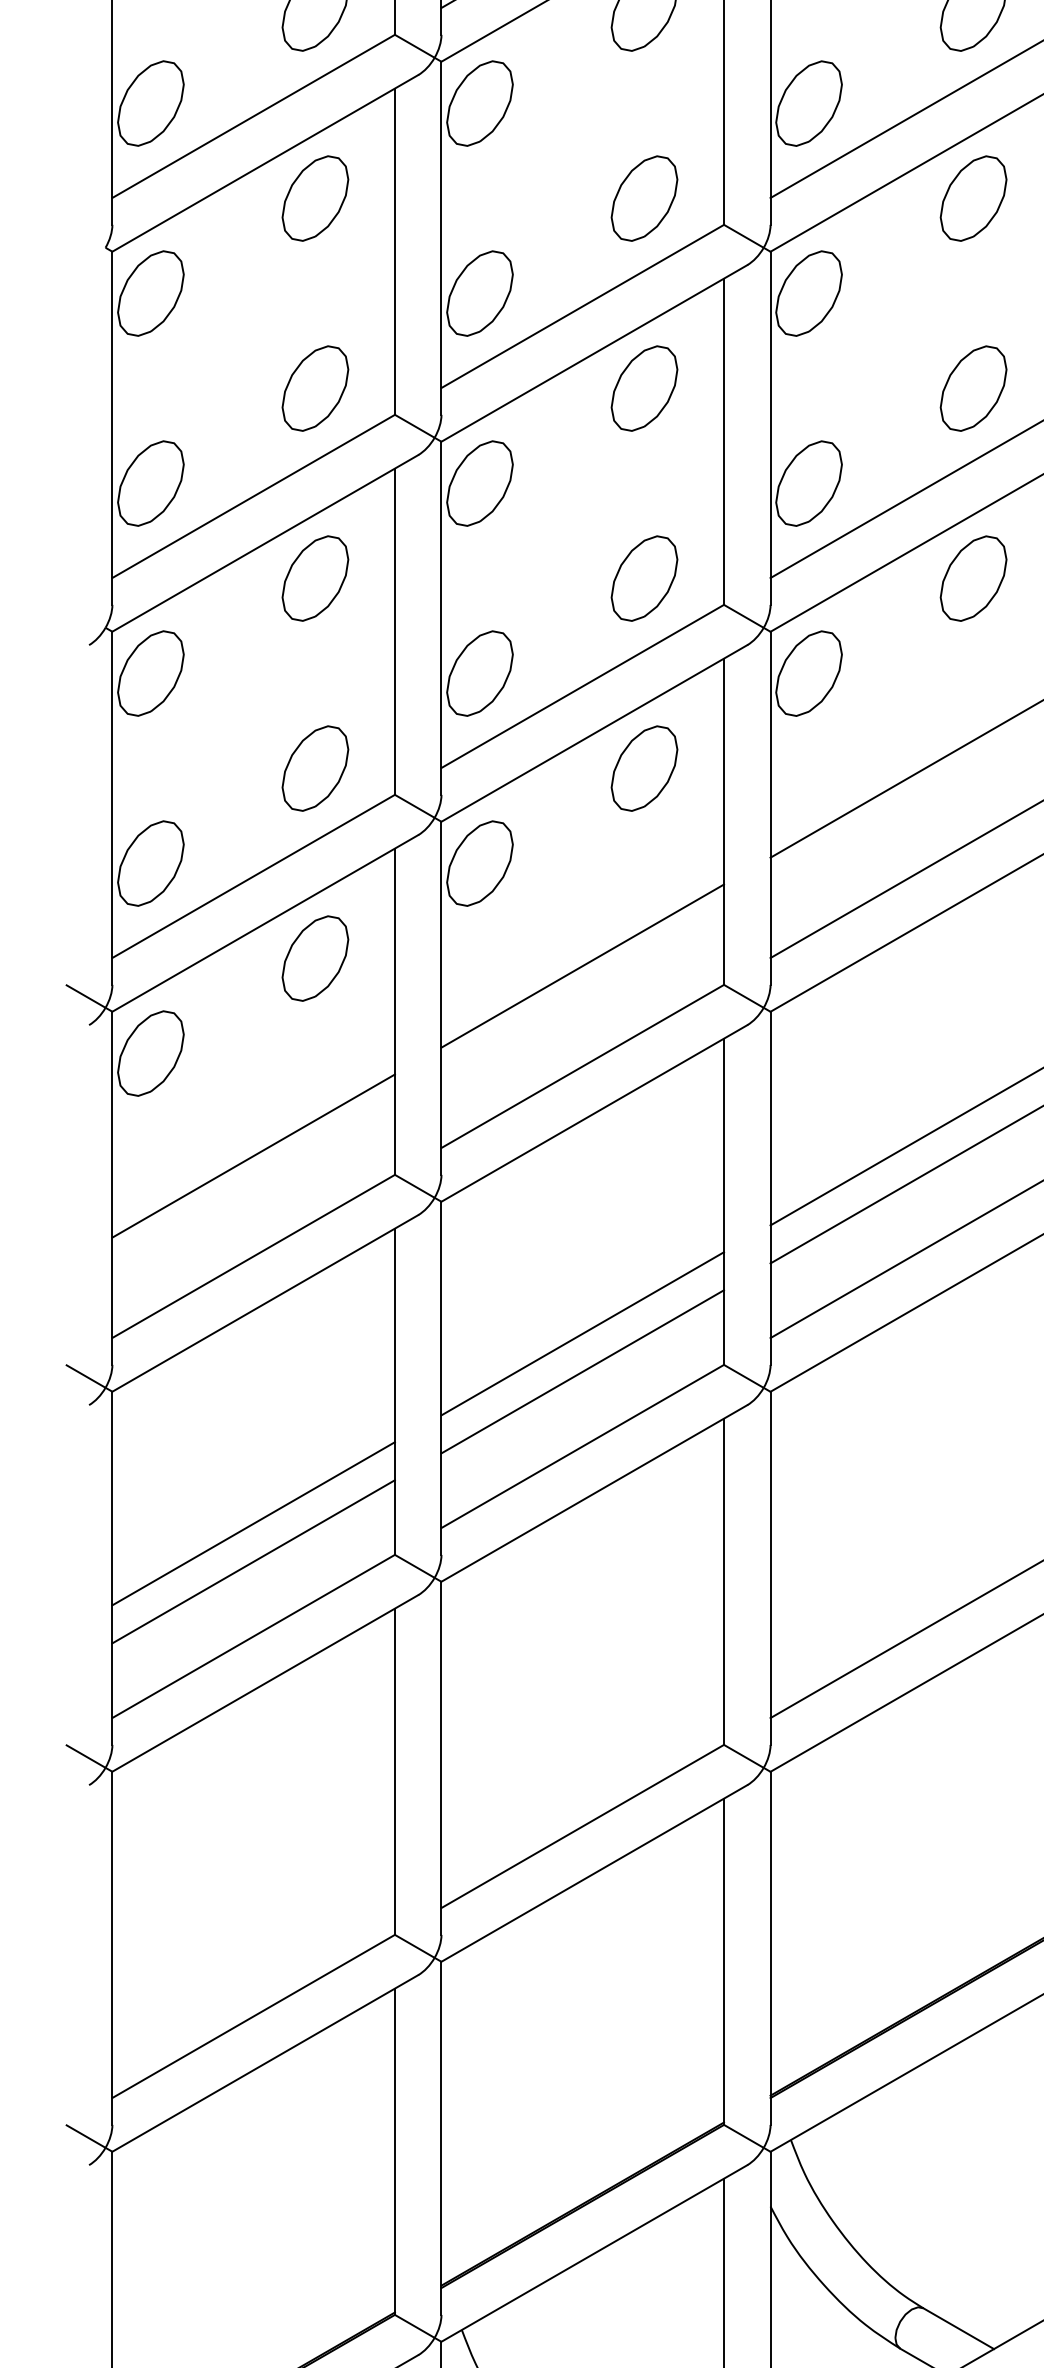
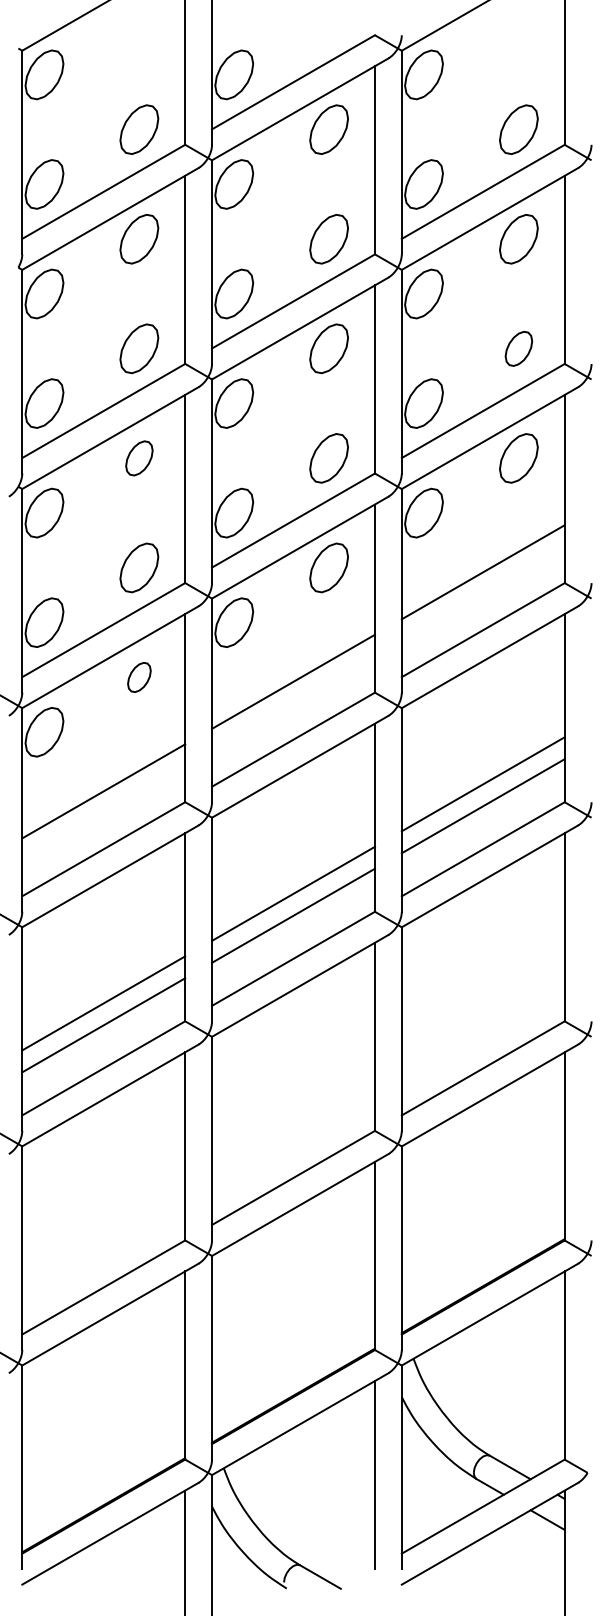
part: (972, 388) -> (518, 348), size x0.7
part: (315, 578) -> (139, 458), size x0.7
part: (315, 958) -> (139, 677), size x0.6

